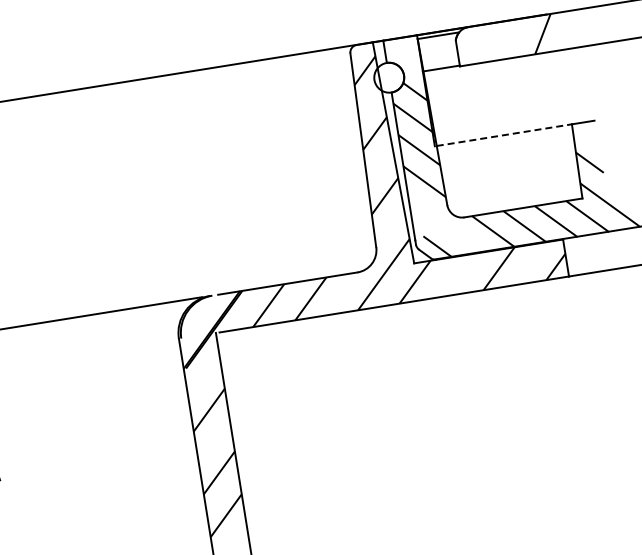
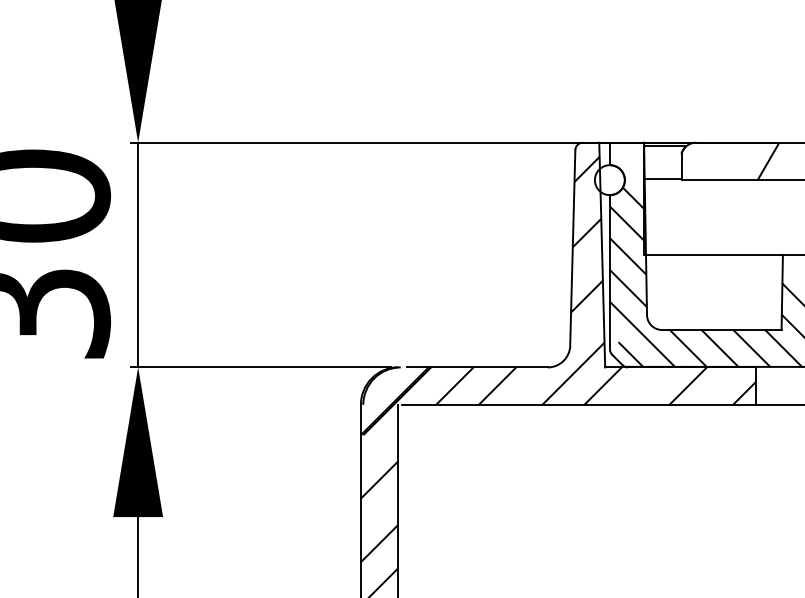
line: (504, 135) -> (714, 255), dashed -> solid
line: (445, 224) -> (642, 334), added

